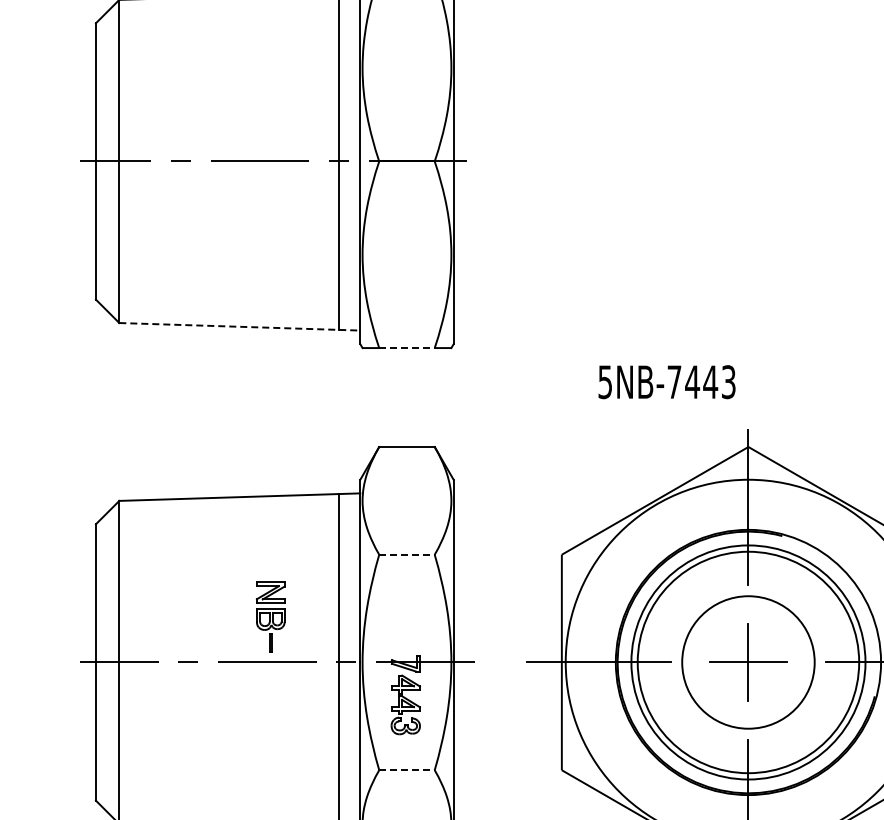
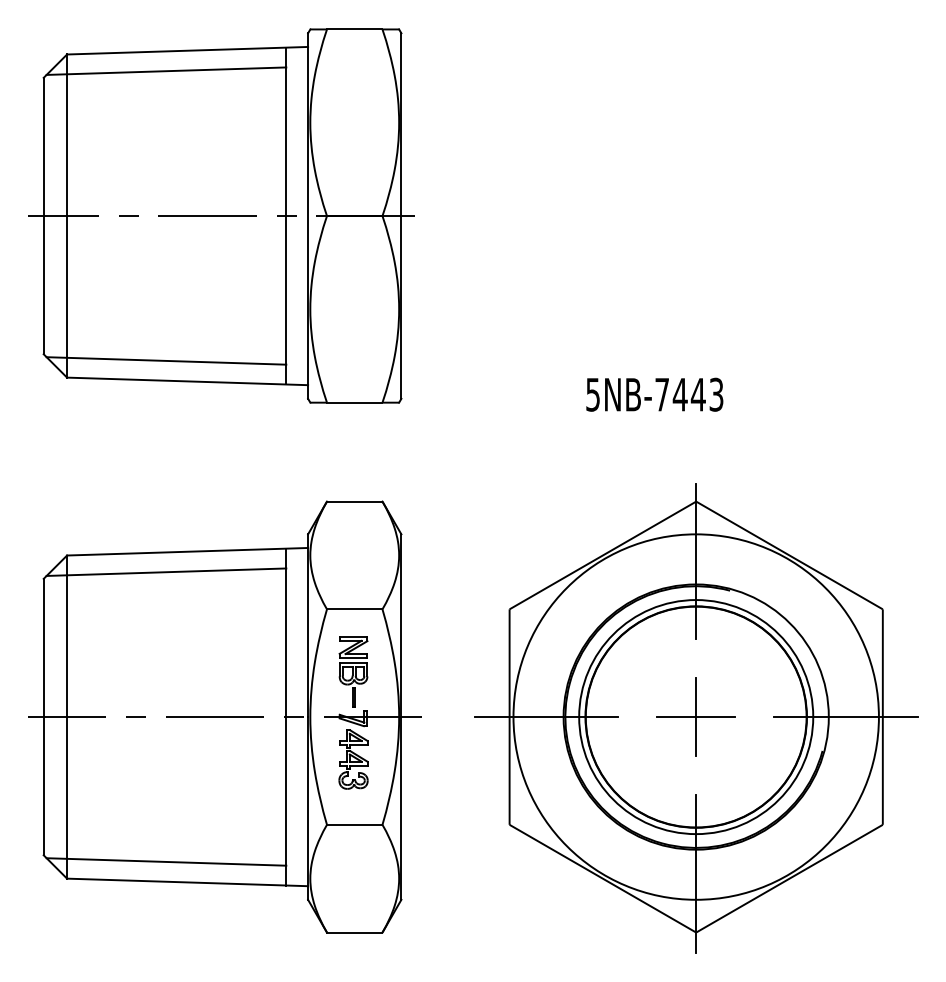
line: (218, 15) -> (166, 70), added
line: (218, 305) -> (166, 360), added
line: (239, 326) -> (187, 381), dashed -> solid
line: (406, 347) -> (354, 402), dashed -> solid
text: (666, 381) -> (654, 394), moved
line: (218, 516) -> (166, 571), added
line: (406, 554) -> (354, 609), dashed -> solid
part: (270, 616) -> (353, 671), moved
circle: (747, 661) -> (695, 716), size x1.67
line: (406, 769) -> (354, 824), dashed -> solid
line: (218, 806) -> (166, 861), added

